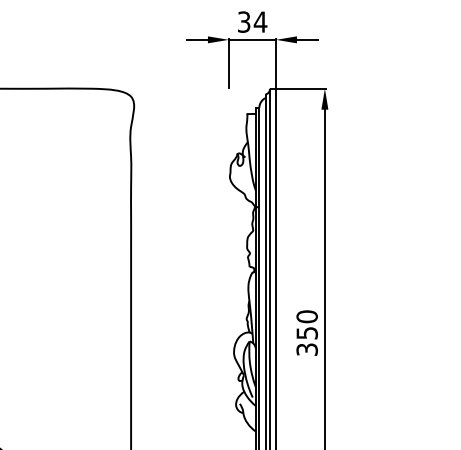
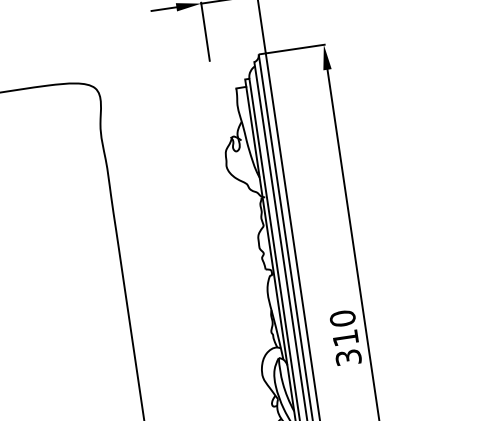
text: (306, 333) -> (344, 338), 350 -> 310

